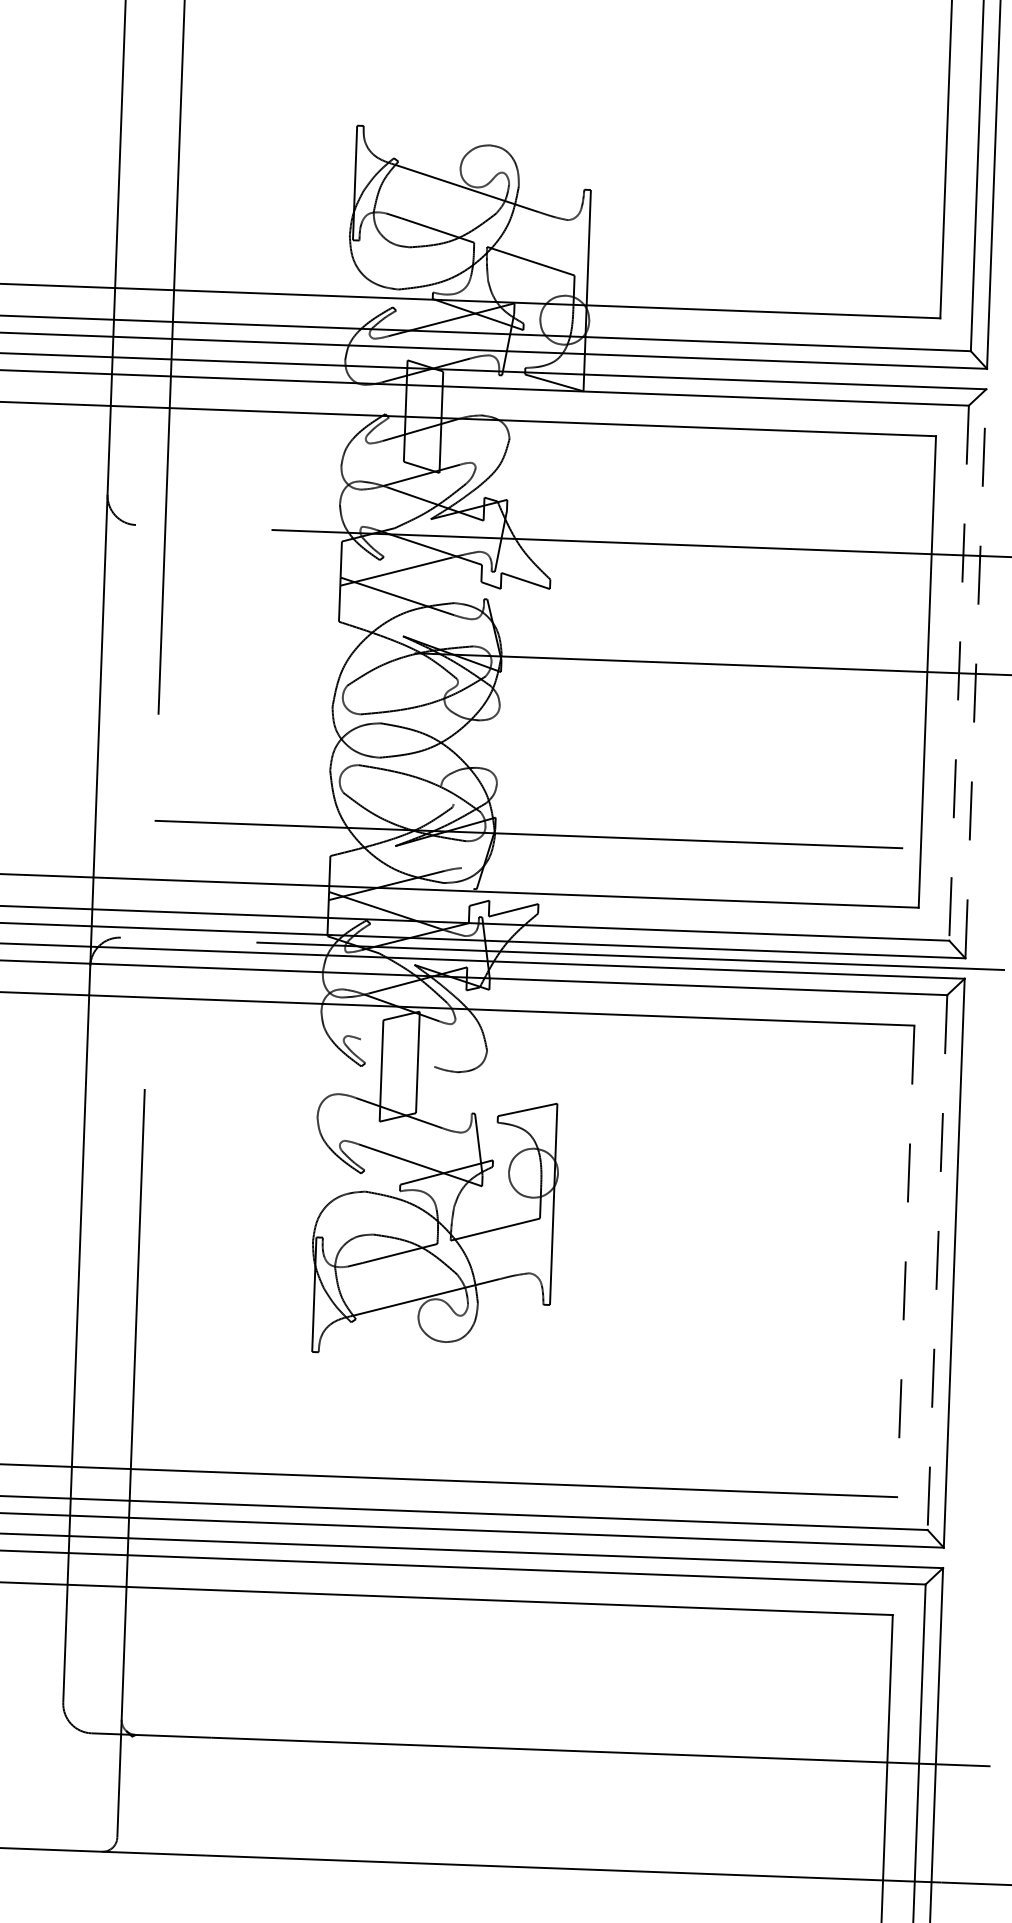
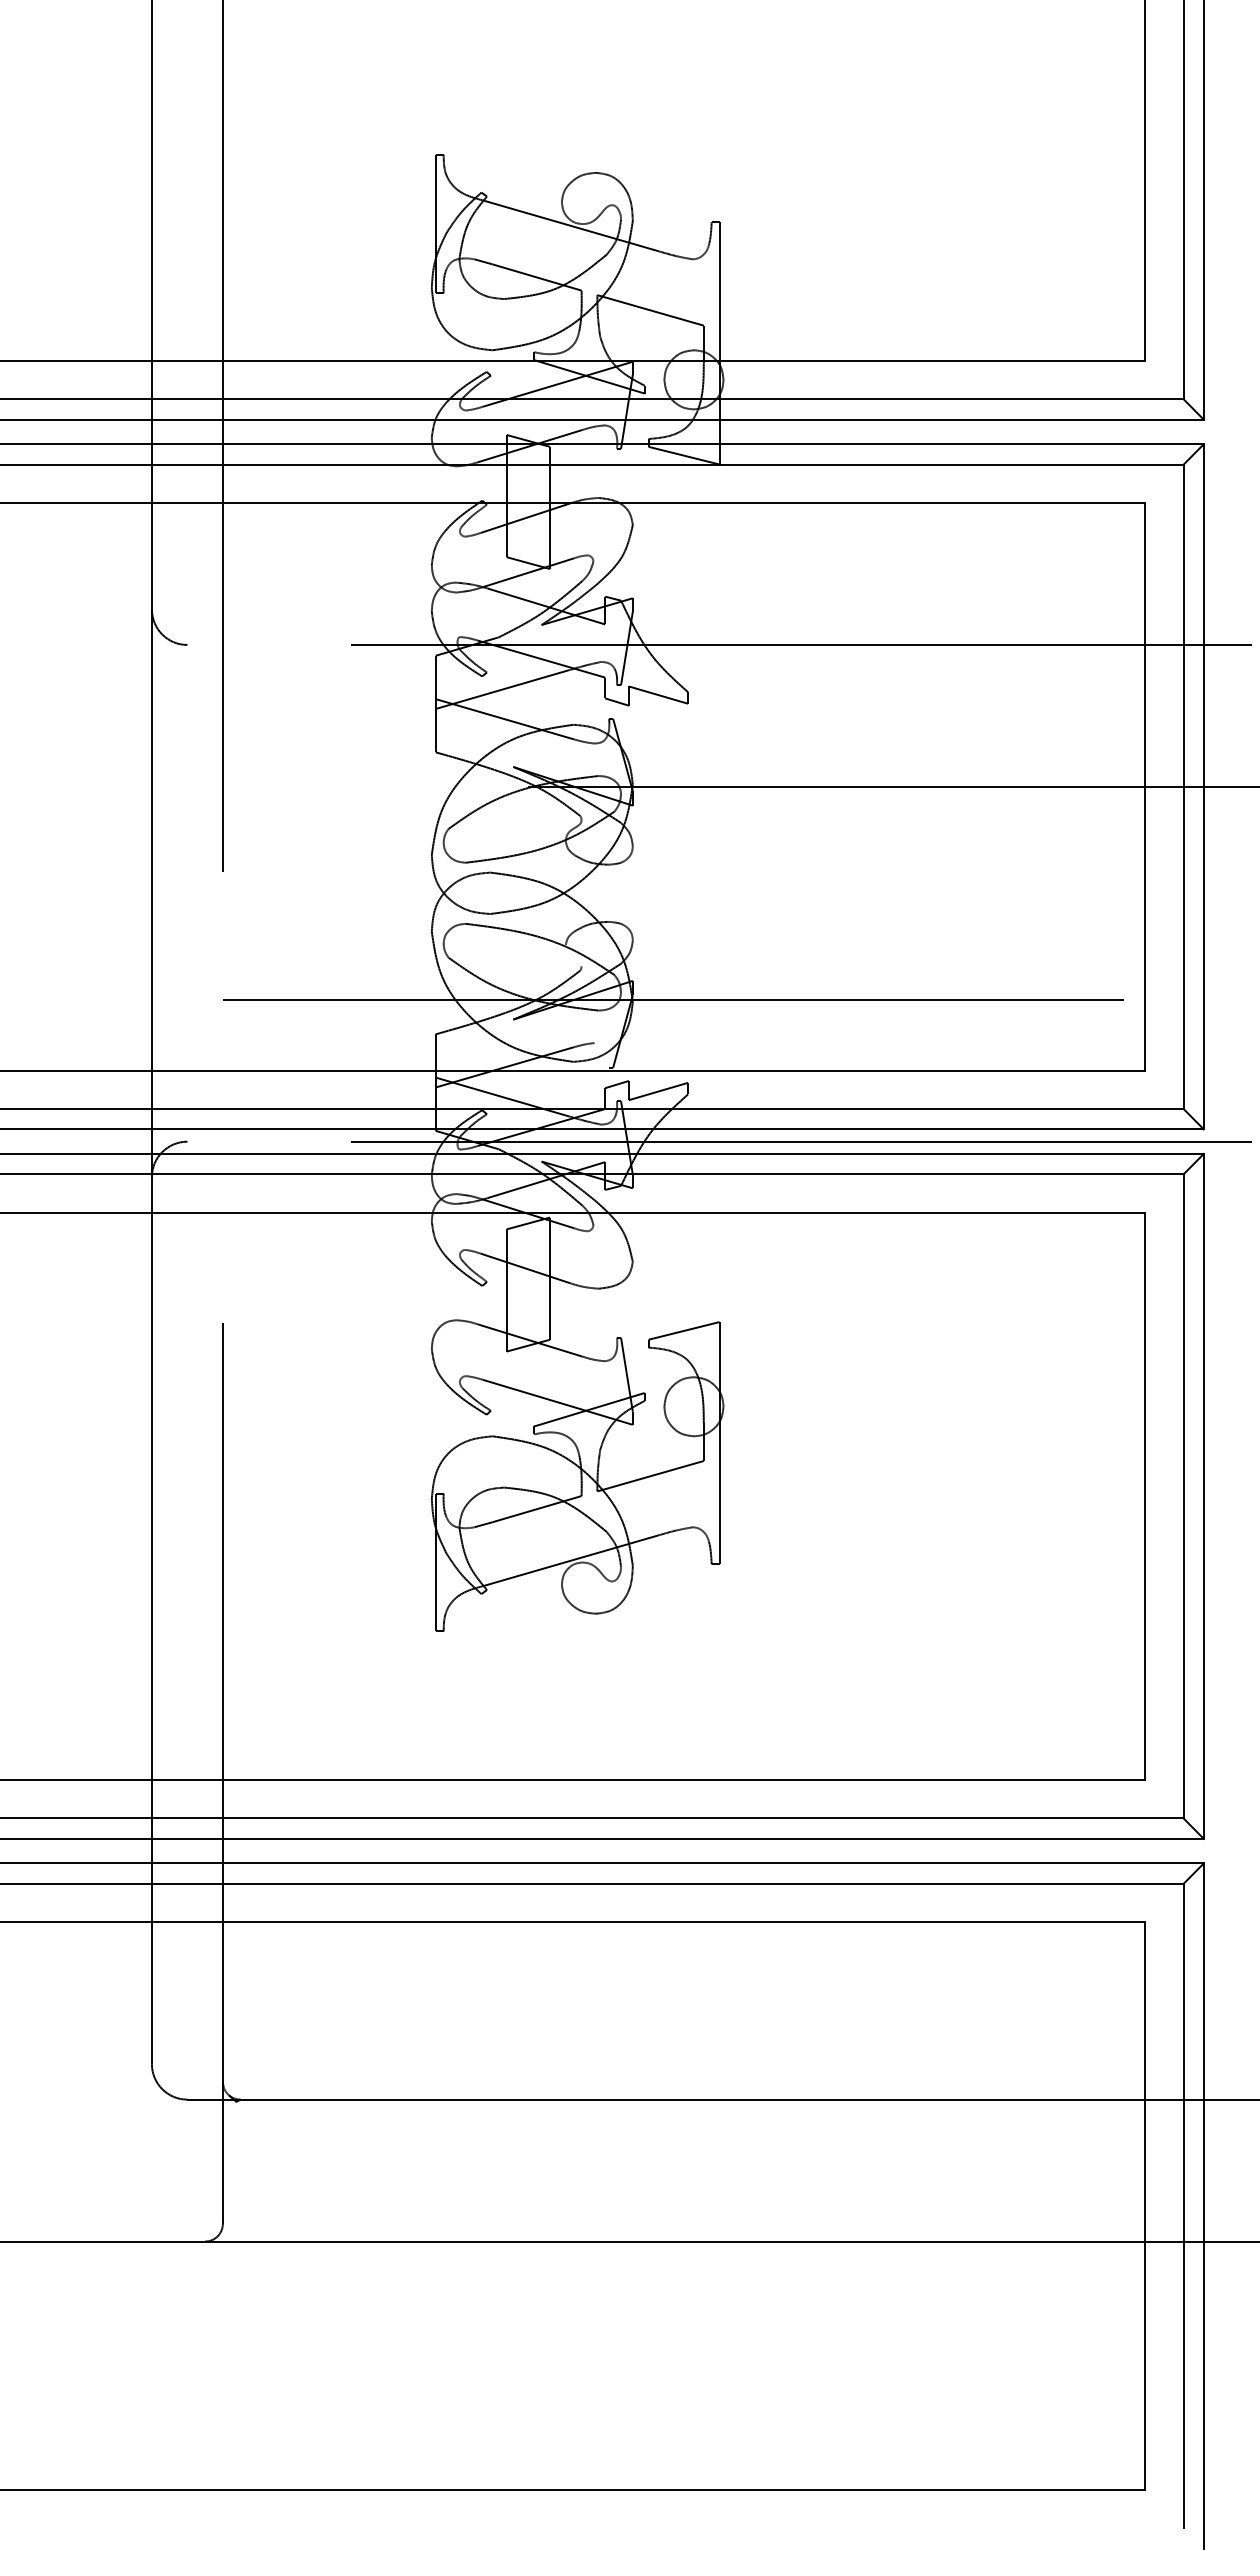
line: (959, 673) -> (1183, 787), dashed -> solid
line: (975, 673) -> (1203, 786), dashed -> solid
line: (397, 1053) -> (525, 1268), added
line: (905, 1261) -> (1145, 1496), dashed -> solid
line: (937, 1262) -> (1183, 1496), dashed -> solid

